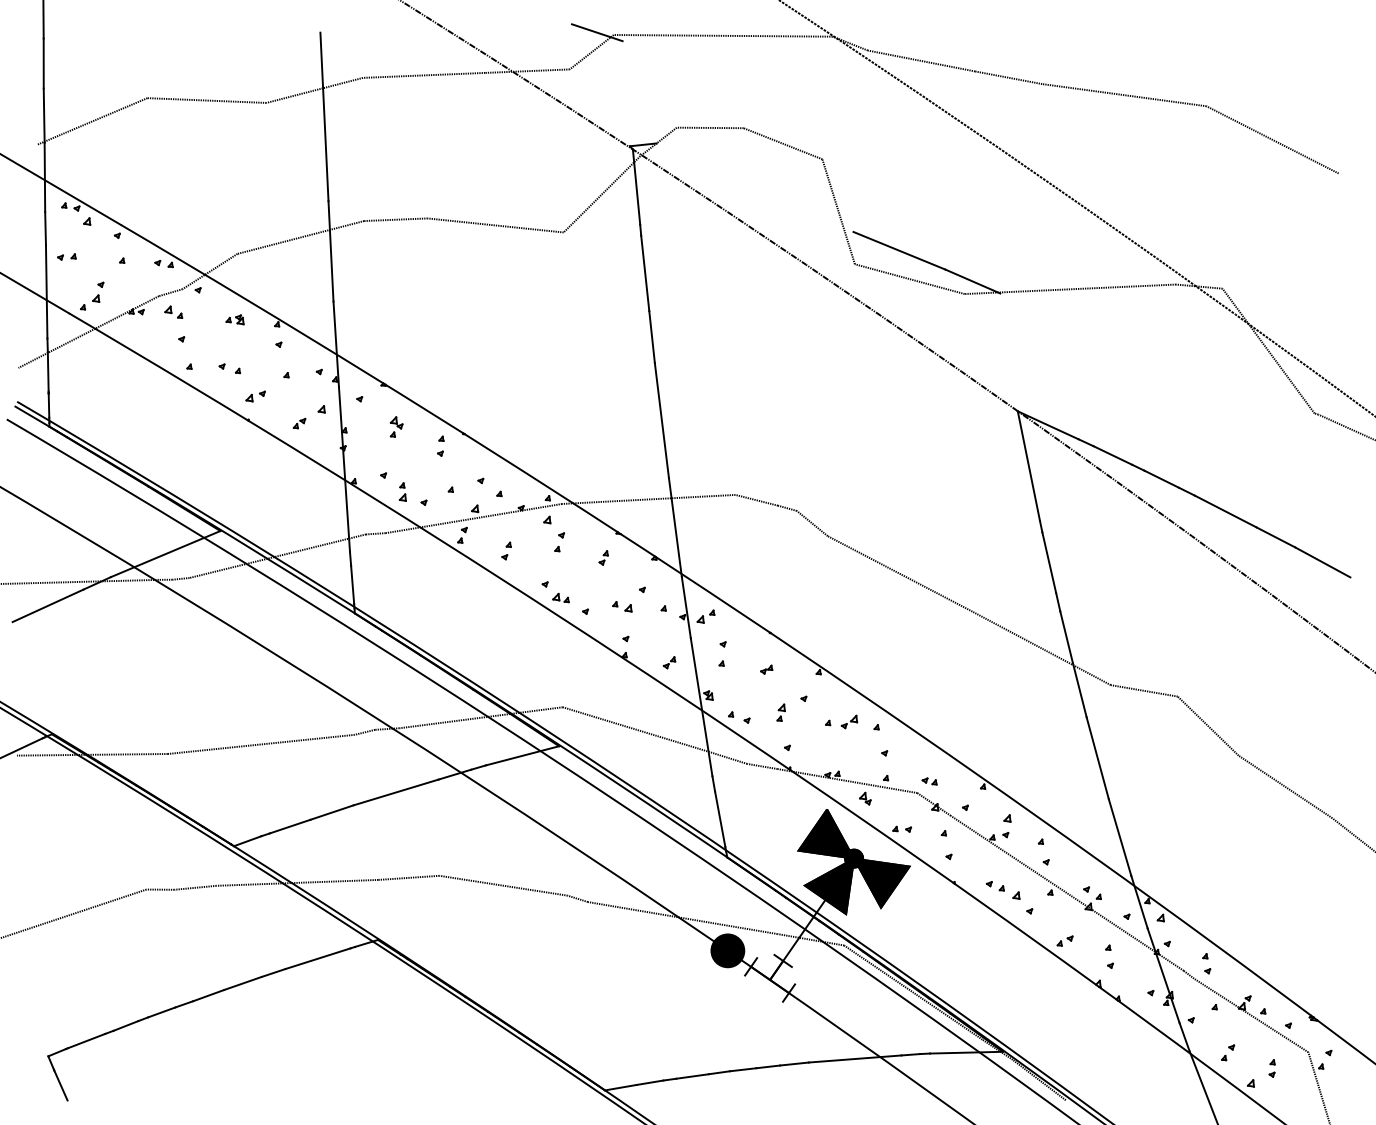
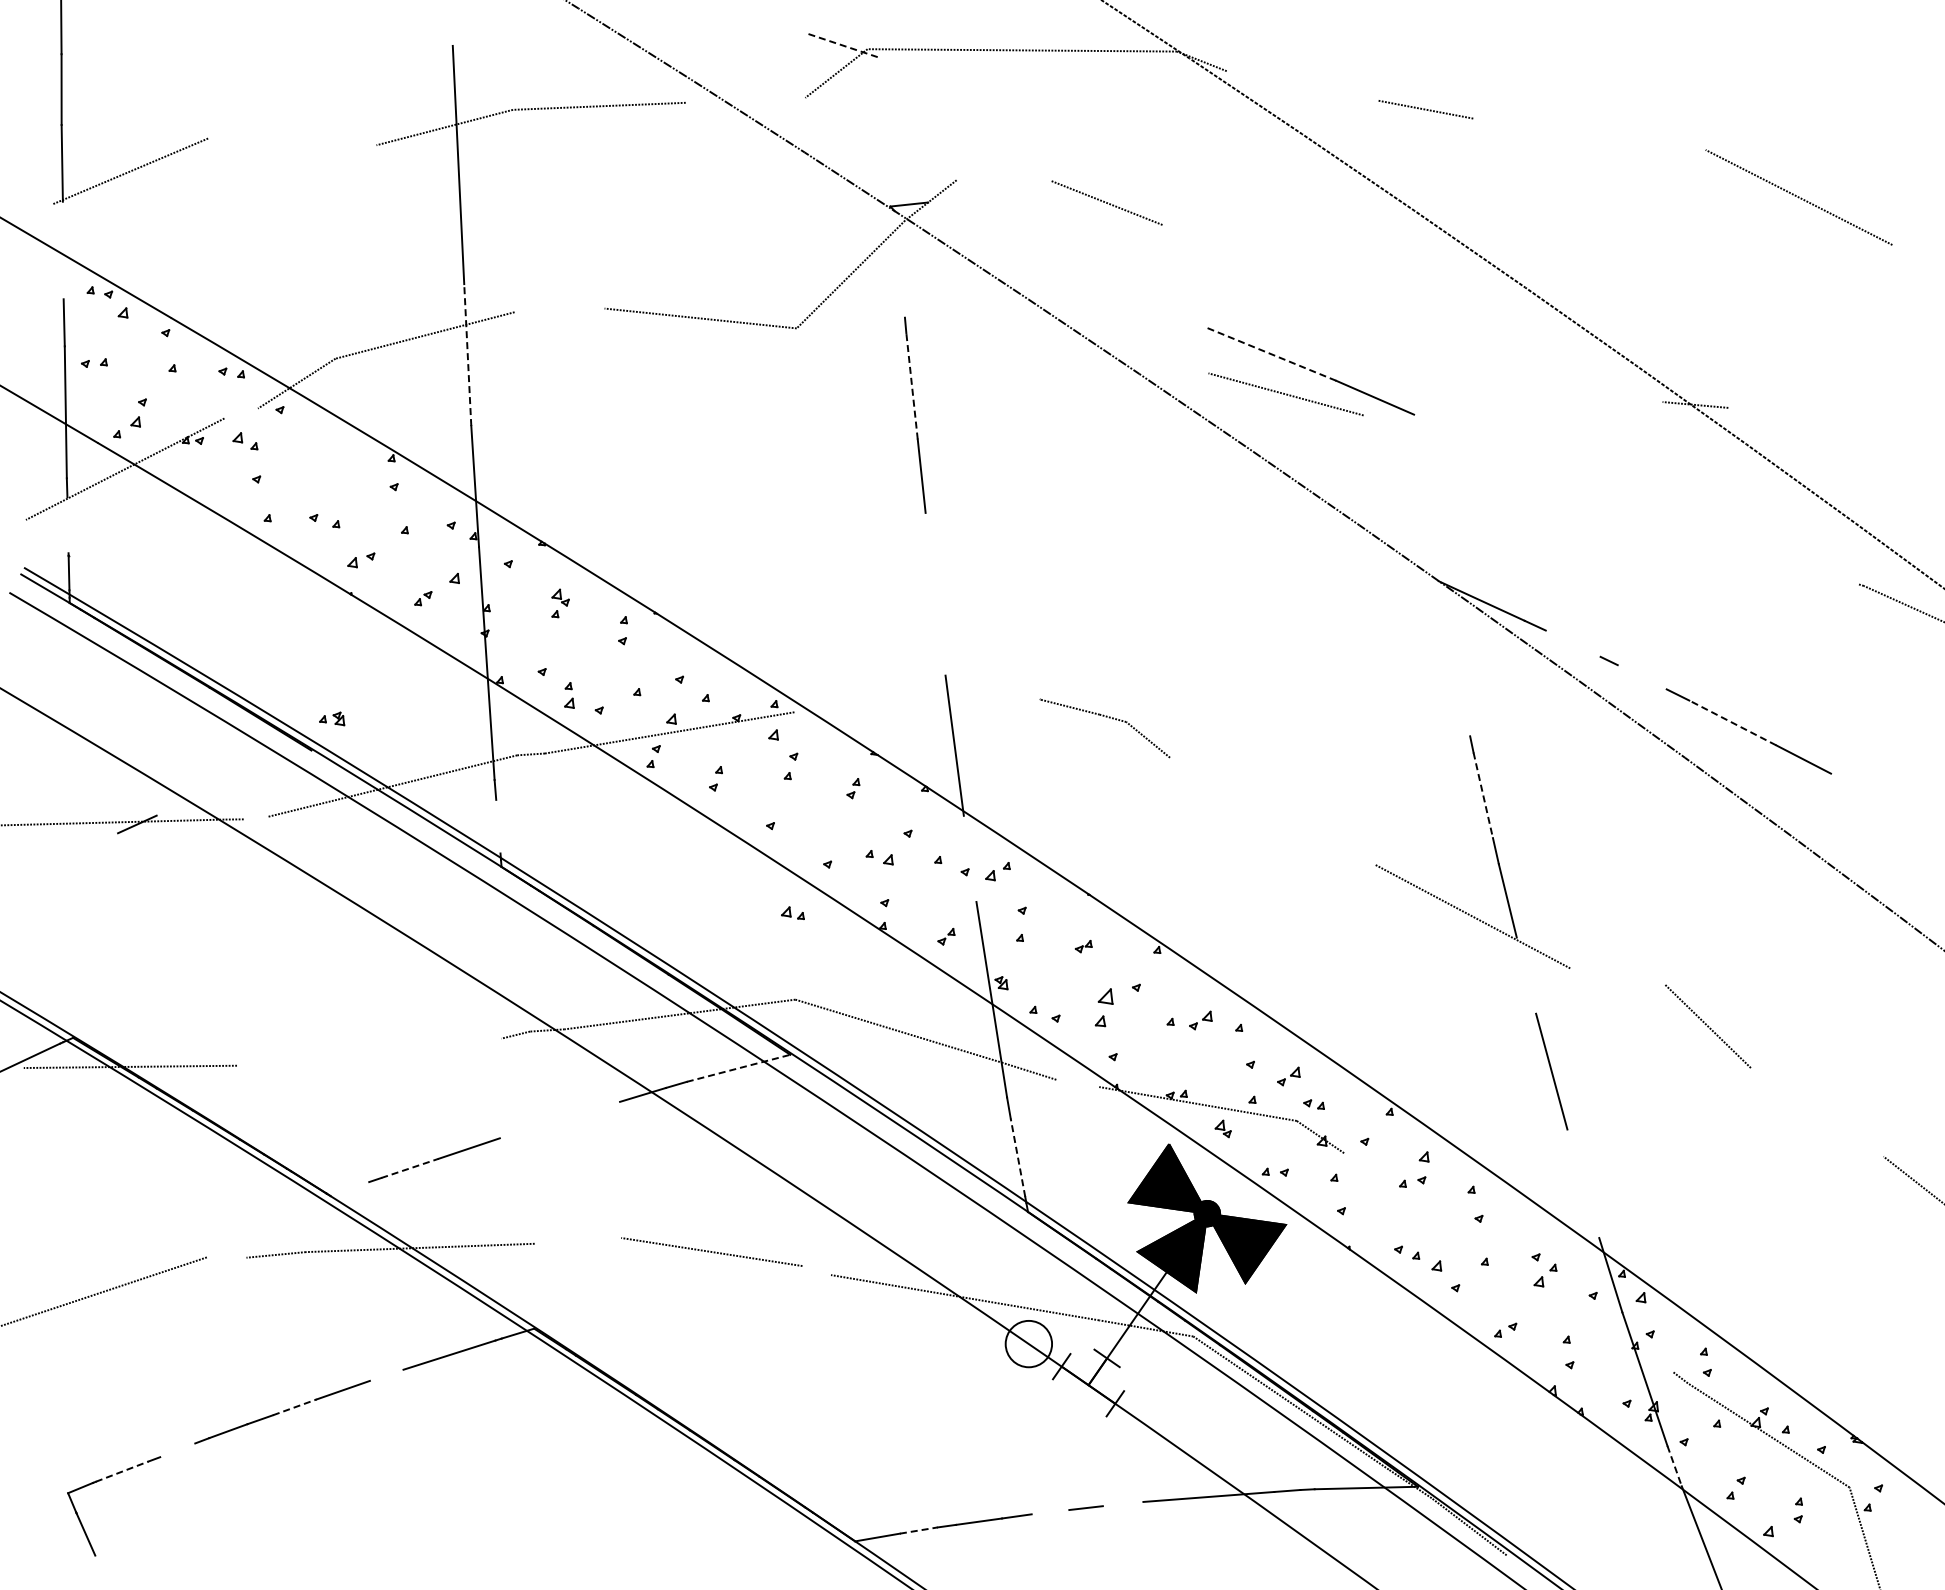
line: (597, 33) -> (844, 46), solid -> dashed
line: (921, 60) -> (1302, 85), removed
line: (527, 70) -> (745, 99), removed
line: (1124, 94) -> (1589, 133), removed
line: (207, 100) -> (292, 141), removed
line: (709, 127) -> (1003, 180), removed
line: (44, 177) -> (62, 250), removed
line: (636, 187) -> (899, 264), removed
line: (838, 211) -> (1185, 298), removed
line: (395, 219) -> (559, 310), removed
line: (330, 250) -> (467, 354), solid -> dashed
line: (898, 250) -> (1270, 354), solid -> dashed
line: (645, 273) -> (912, 386), solid -> dashed
line: (1069, 289) -> (1512, 408), removed
line: (170, 292) -> (241, 413), removed
part: (235, 319) -> (332, 718), moved
line: (1268, 350) -> (1793, 495), removed
line: (47, 371) -> (67, 525), removed
line: (661, 419) -> (935, 593), removed
line: (1112, 455) -> (1572, 643), removed
line: (1028, 465) -> (1454, 658), removed
line: (1161, 479) -> (1641, 677), removed
line: (648, 499) -> (916, 705), removed
line: (1225, 511) -> (1732, 722), solid -> dashed
line: (165, 553) -> (233, 782), removed
line: (1049, 562) -> (1483, 795), solid -> dashed
line: (1323, 562) -> (1870, 794), removed
line: (900, 573) -> (1272, 810), removed
line: (180, 578) -> (255, 817), removed
line: (352, 584) -> (498, 826), removed
part: (560, 597) -> (792, 912), moved
line: (47, 605) -> (67, 856), removed
line: (685, 607) -> (969, 858), removed
line: (1079, 690) -> (1526, 975), removed
line: (1144, 690) -> (1617, 976), removed
part: (781, 712) -> (1104, 1006), size x1.6
line: (261, 743) -> (369, 1051), removed
line: (522, 755) -> (738, 1068), solid -> dashed
part: (911, 761) -> (1288, 1076), added
line: (762, 766) -> (1077, 1083), removed
line: (1284, 787) -> (1816, 1112), removed
line: (395, 792) -> (559, 1119), removed
line: (720, 818) -> (1018, 1157), solid -> dashed
line: (290, 826) -> (410, 1168), solid -> dashed
line: (1120, 837) -> (1583, 1183), removed
line: (247, 841) -> (349, 1189), removed
line: (408, 877) -> (577, 1240), removed
line: (160, 889) -> (226, 1257), removed
line: (1067, 893) -> (1508, 1262), removed
line: (577, 898) -> (816, 1270), removed
fill: (727, 950) -> (1028, 1343), removed
line: (273, 972) -> (386, 1374), removed
line: (209, 995) -> (295, 1407), solid -> dashed
line: (125, 1026) -> (177, 1450), removed
line: (1184, 1037) -> (1674, 1466), solid -> dashed
line: (86, 1040) -> (122, 1471), solid -> dashed
line: (794, 1063) -> (1122, 1503), removed
line: (743, 1069) -> (1050, 1512), removed
line: (650, 1082) -> (919, 1530), solid -> dashed

